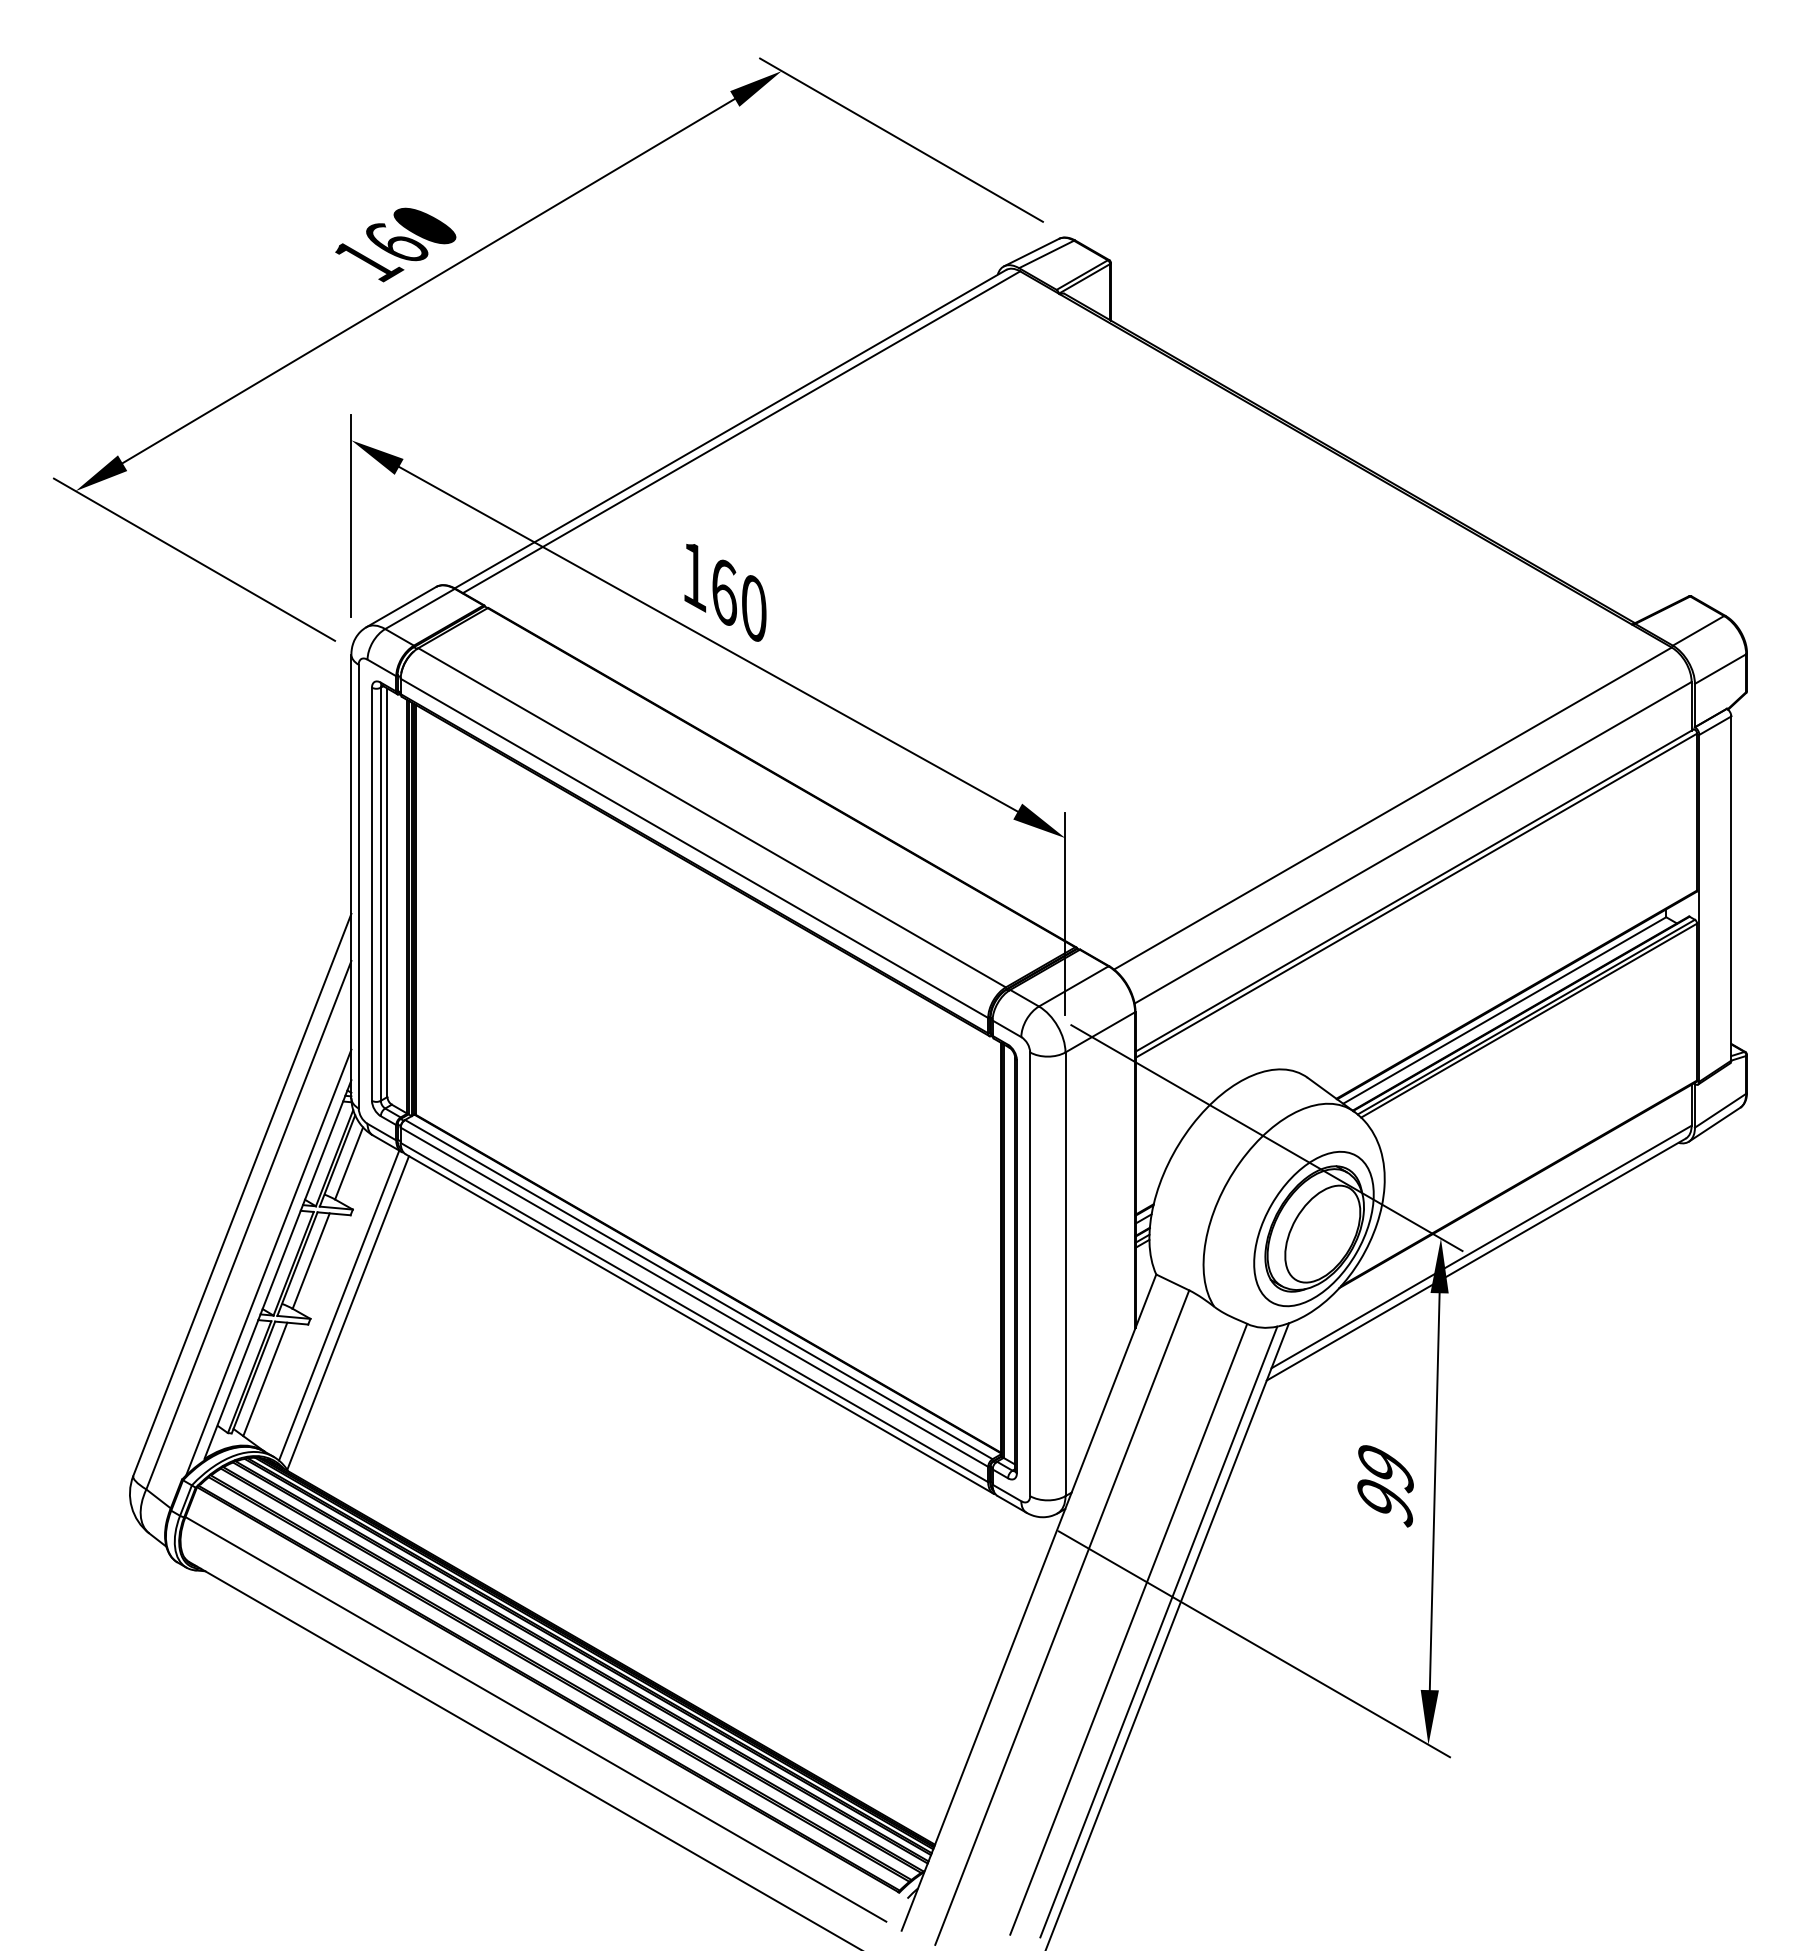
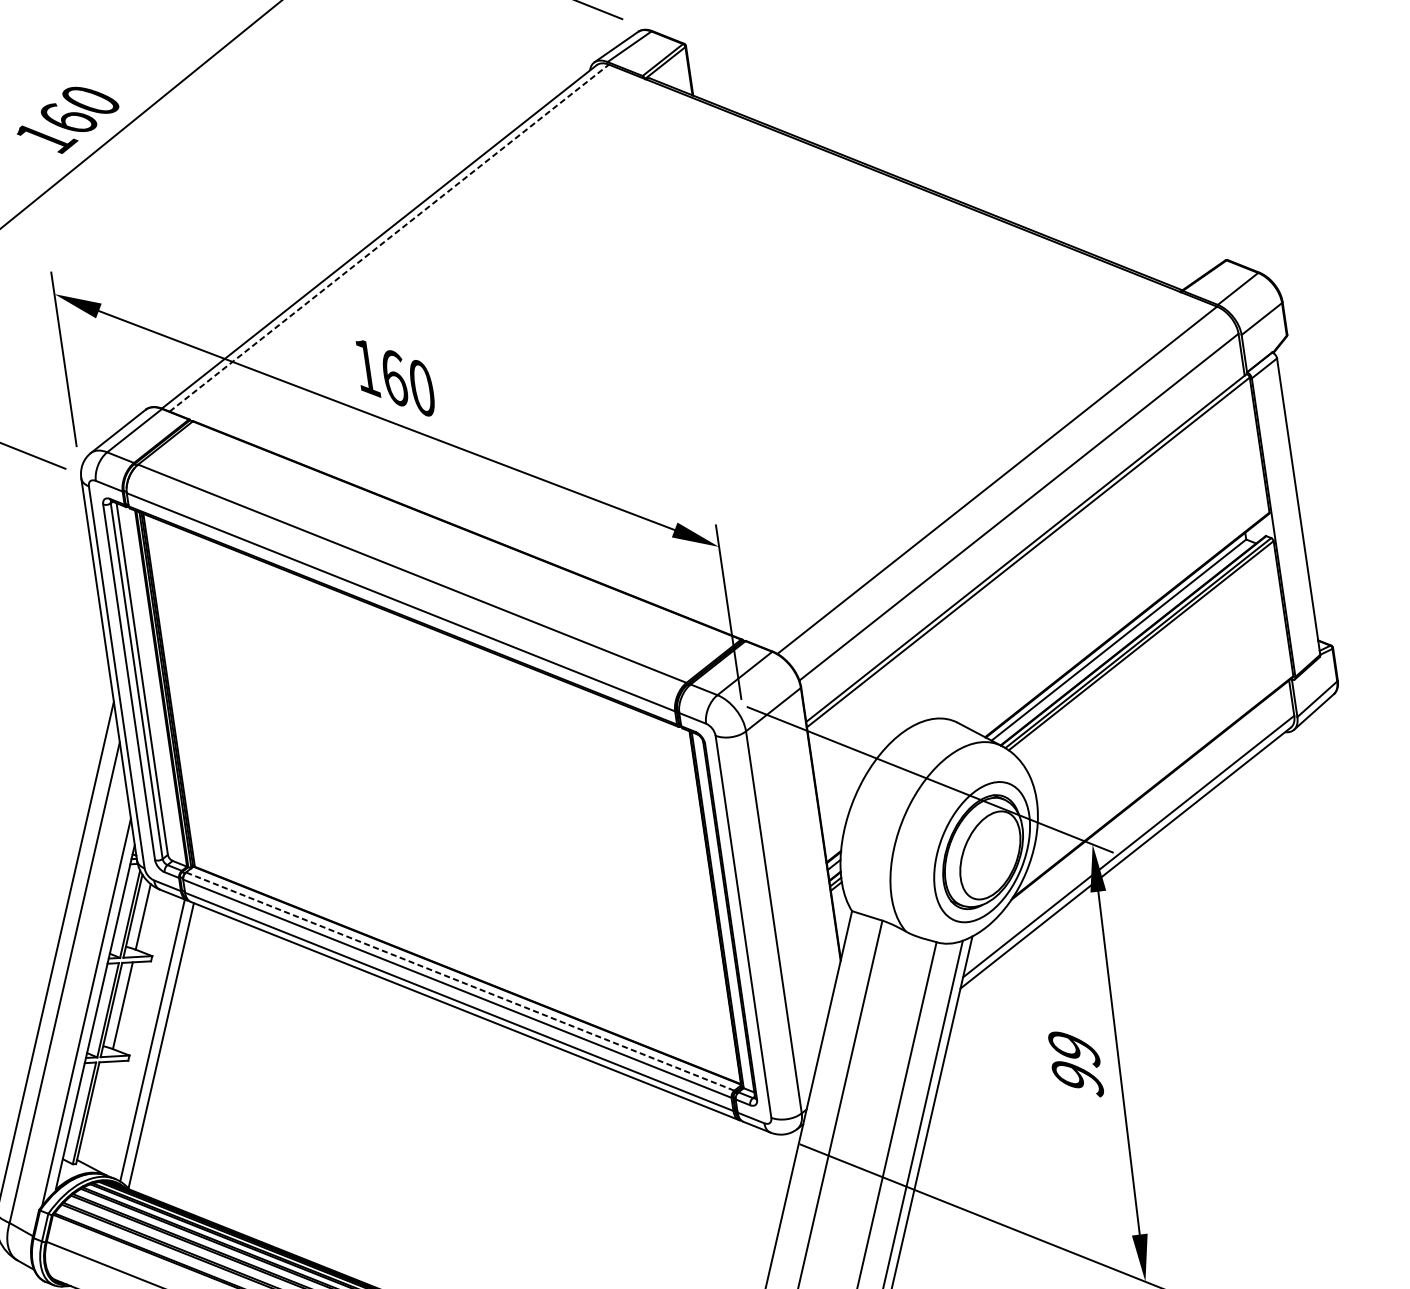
line: (741, 432) -> (389, 238), solid -> dashed
line: (698, 1289) -> (459, 981), solid -> dashed
line: (265, 1379) -> (98, 1113), removed

